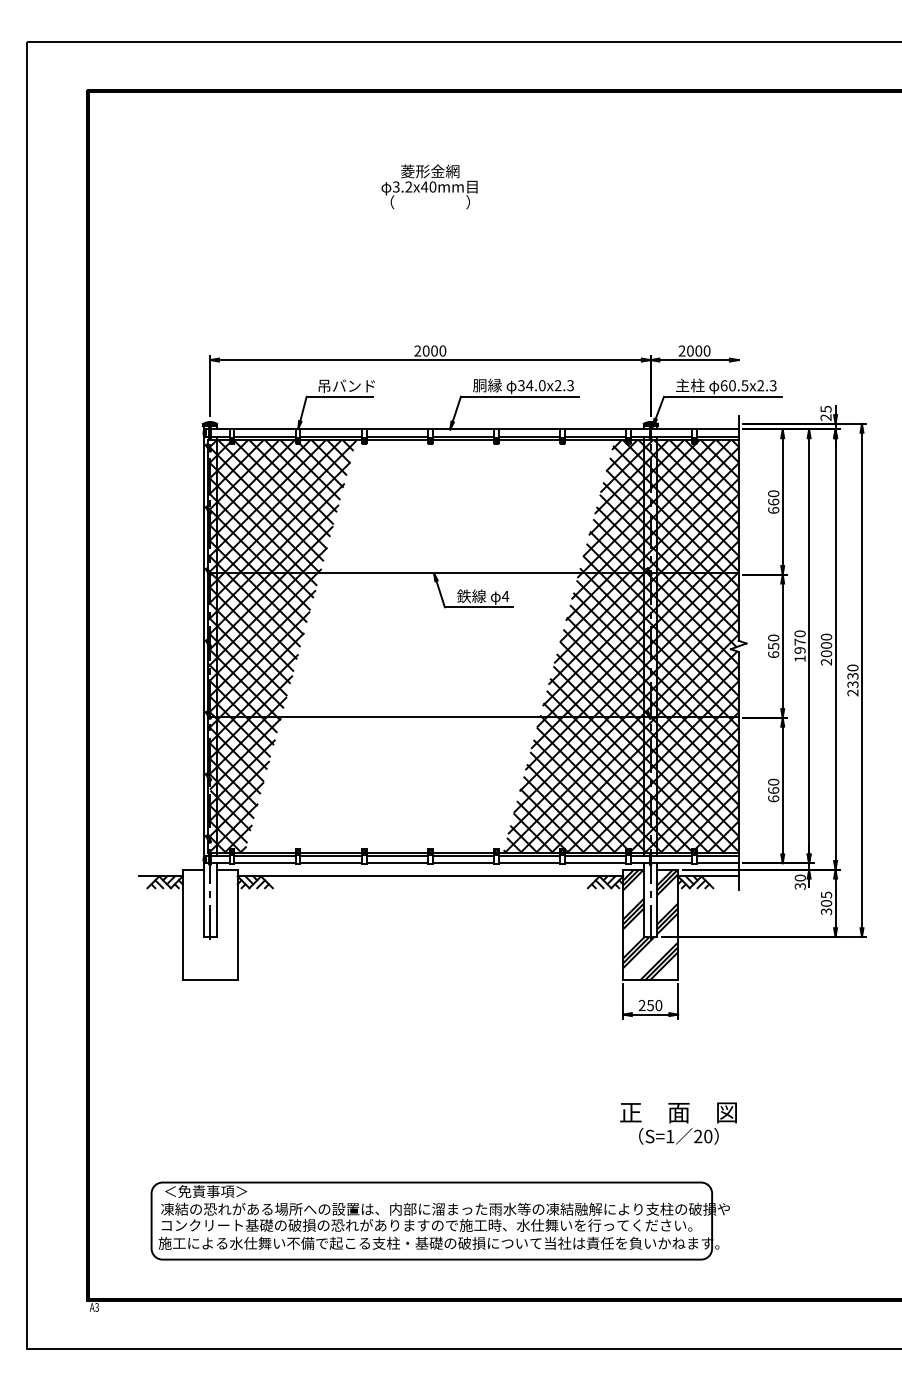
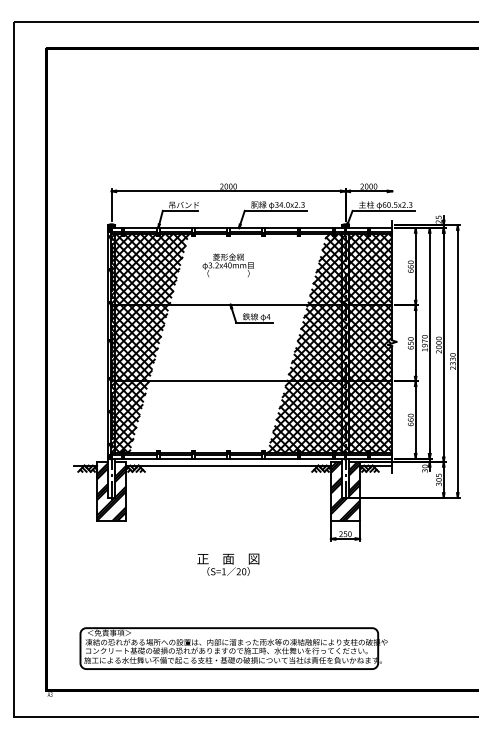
text: (428, 185) -> (227, 264), moved
hatch: (209, 925) -> (111, 491), added
text: (678, 1122) -> (228, 564), moved

